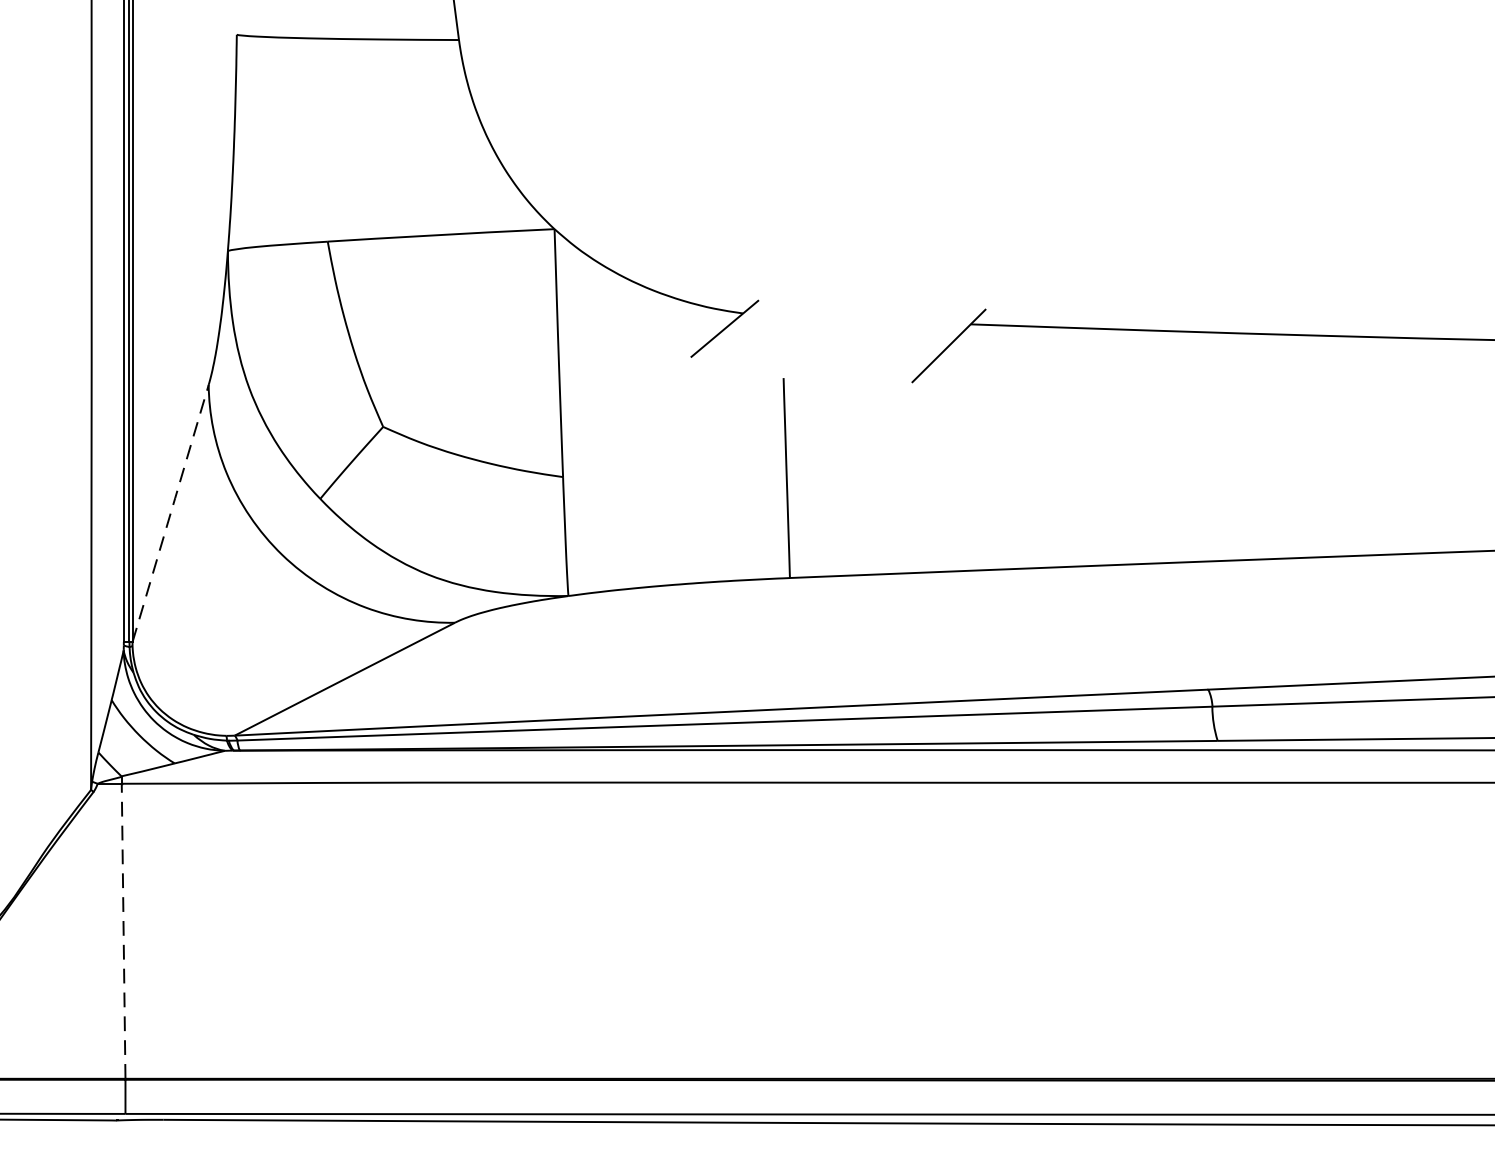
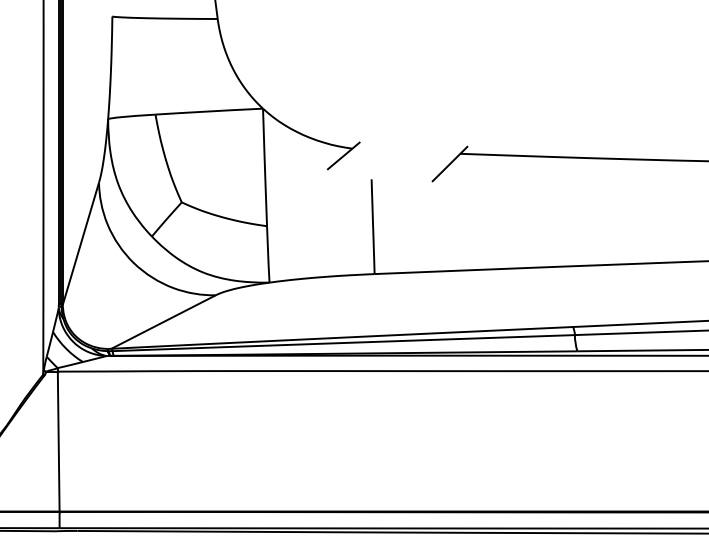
line: (171, 511) -> (81, 242), dashed -> solid
line: (123, 931) -> (58, 441), dashed -> solid

